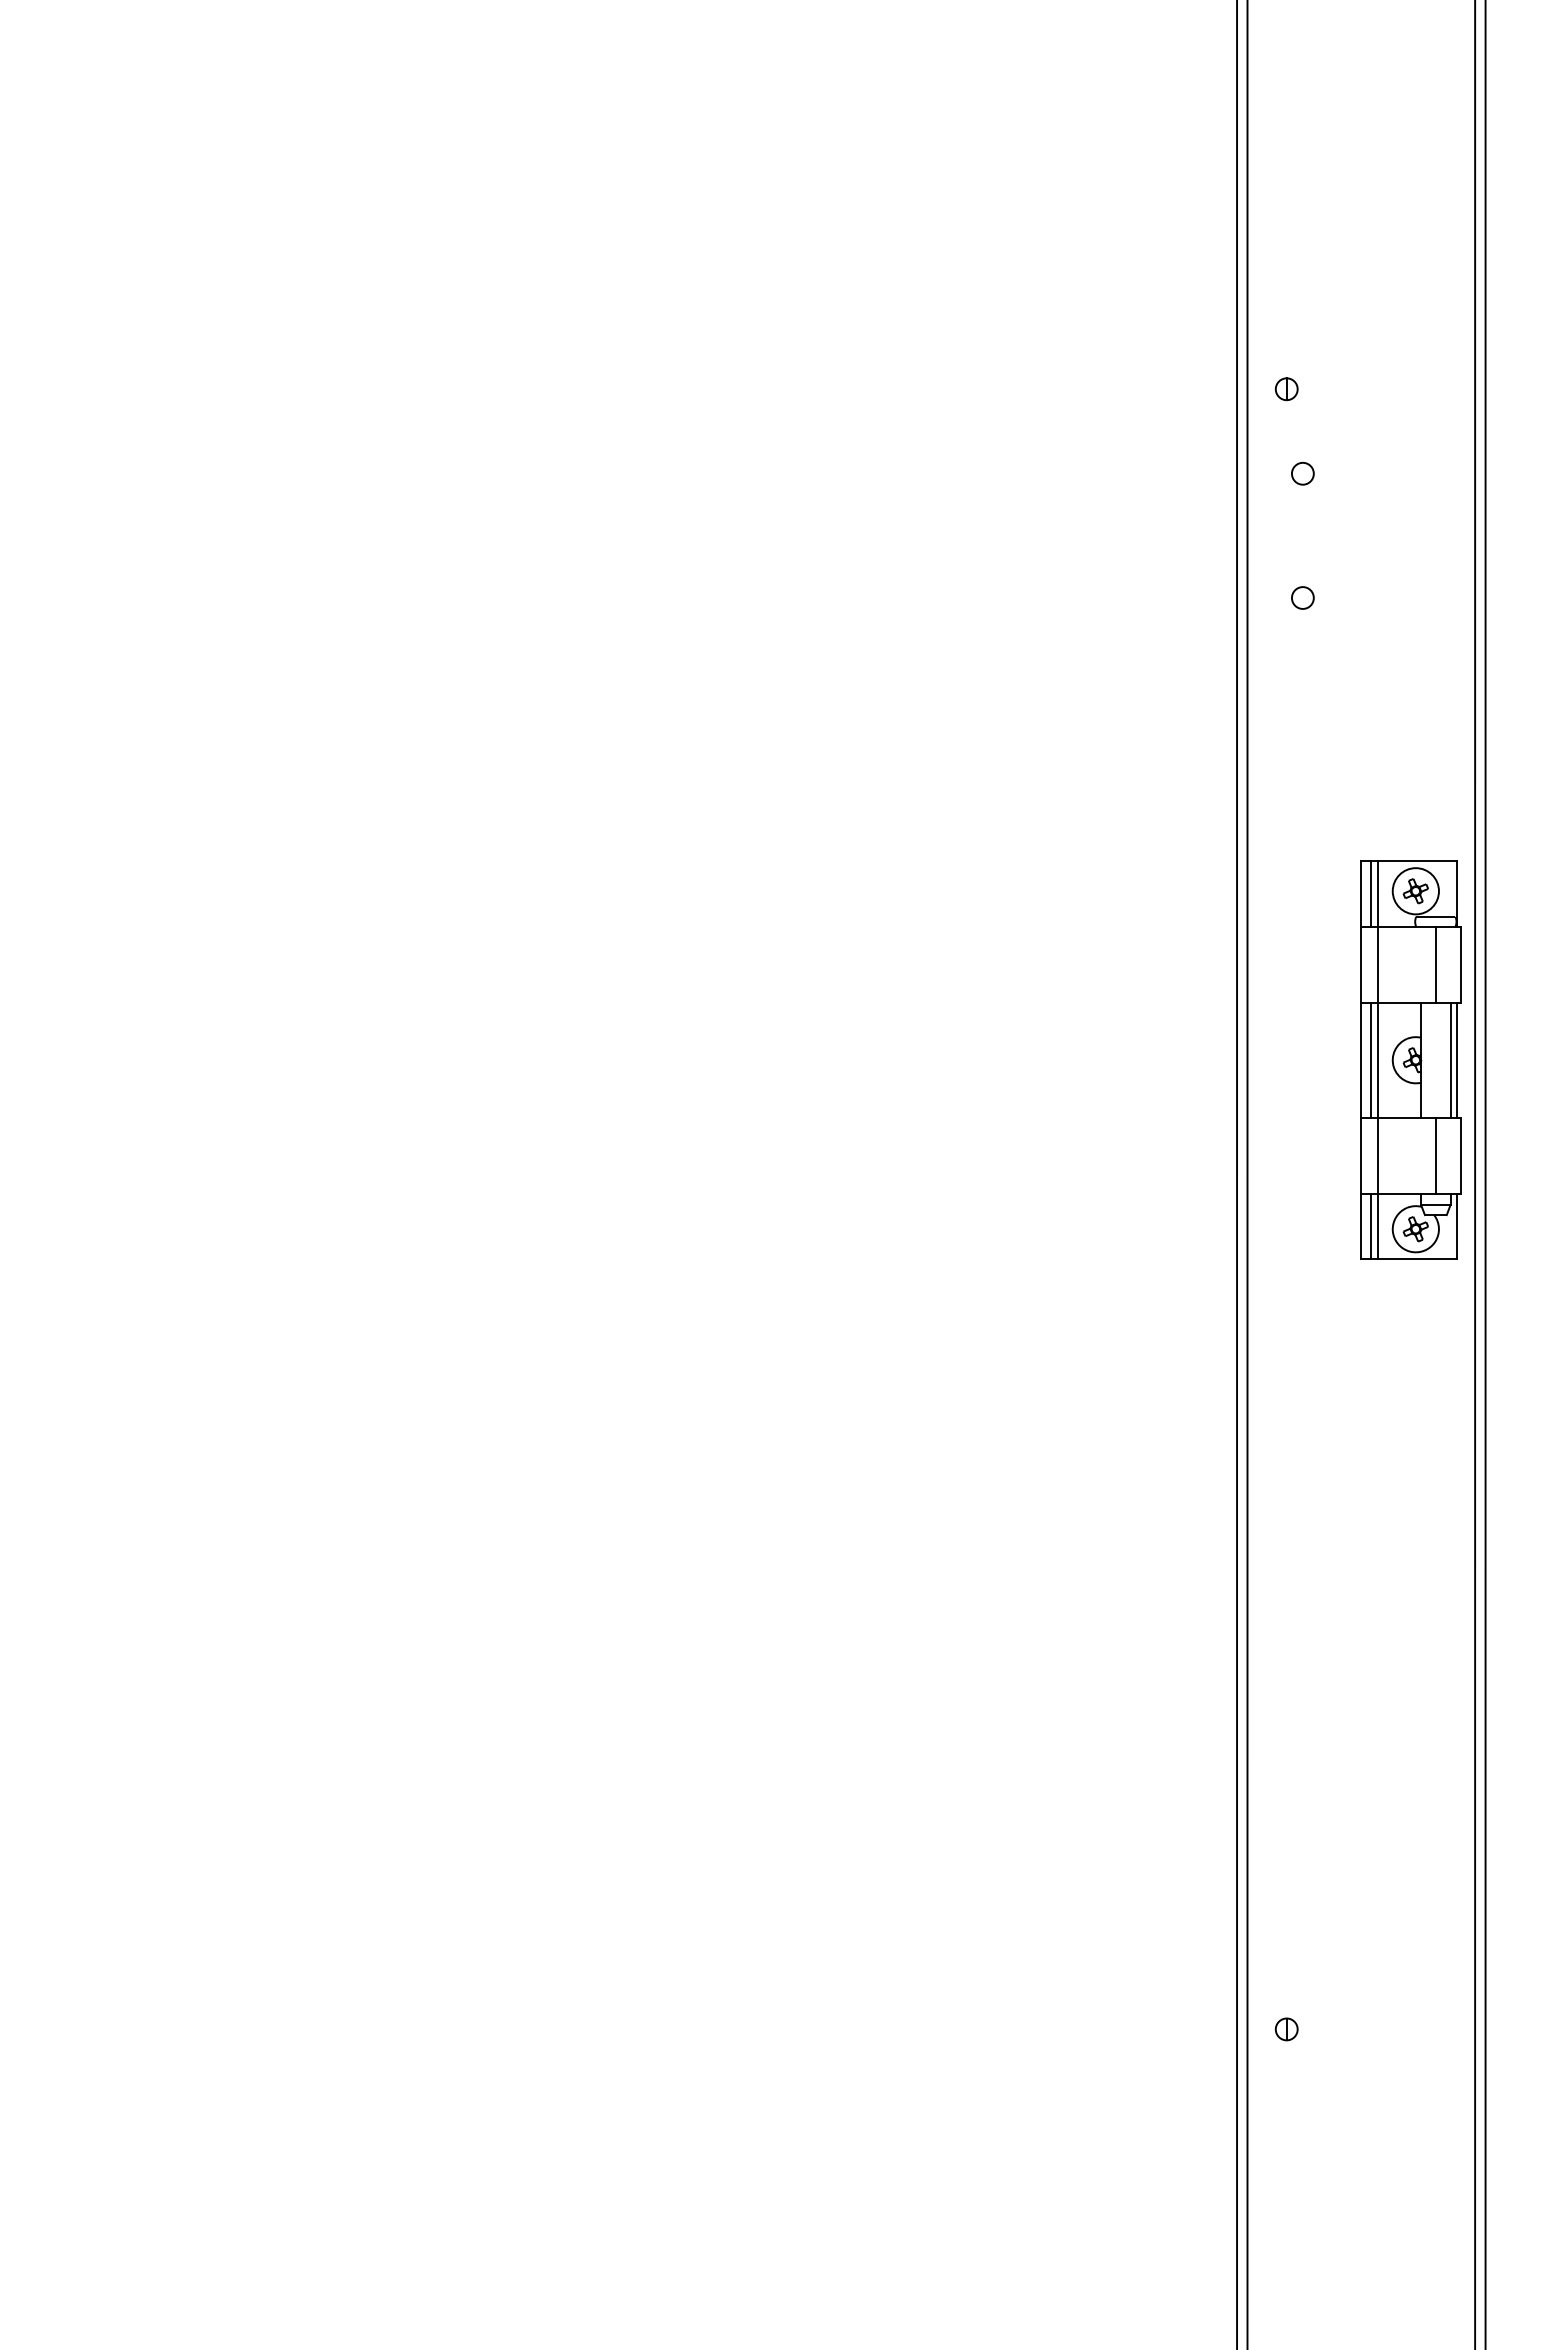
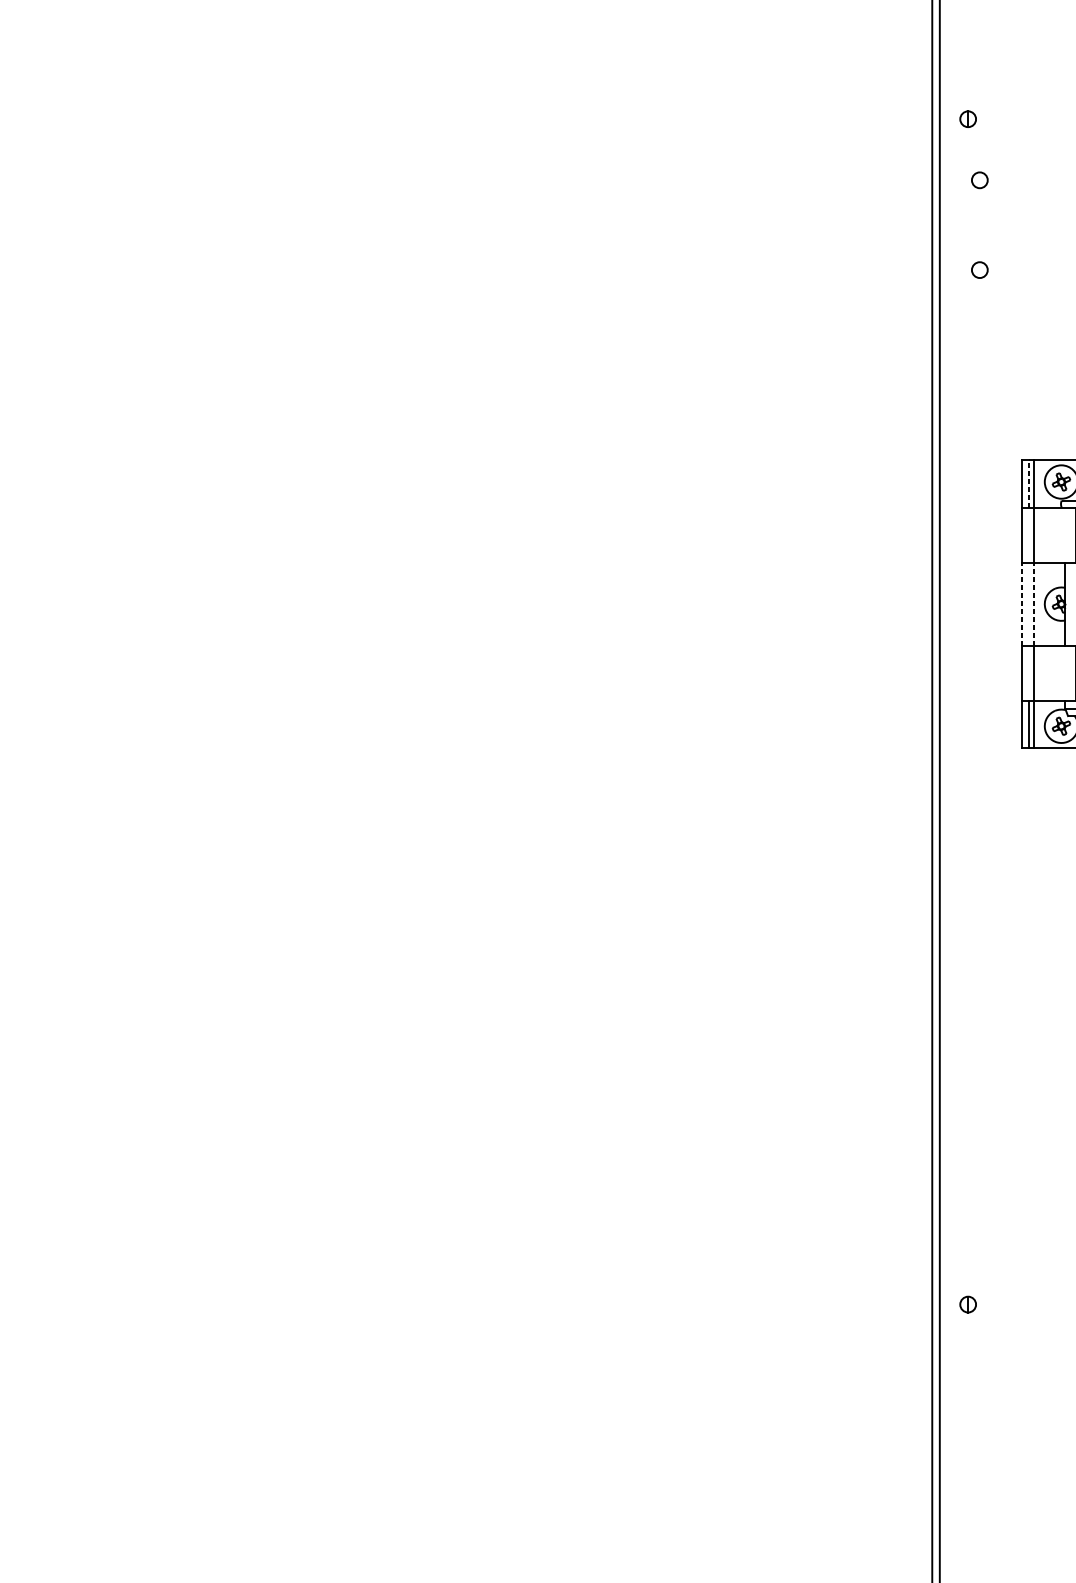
line: (1371, 894) -> (1029, 484), solid -> dashed
line: (1371, 1059) -> (1029, 603), removed
line: (1361, 1060) -> (1022, 604), solid -> dashed
line: (1377, 1060) -> (1033, 604), solid -> dashed

